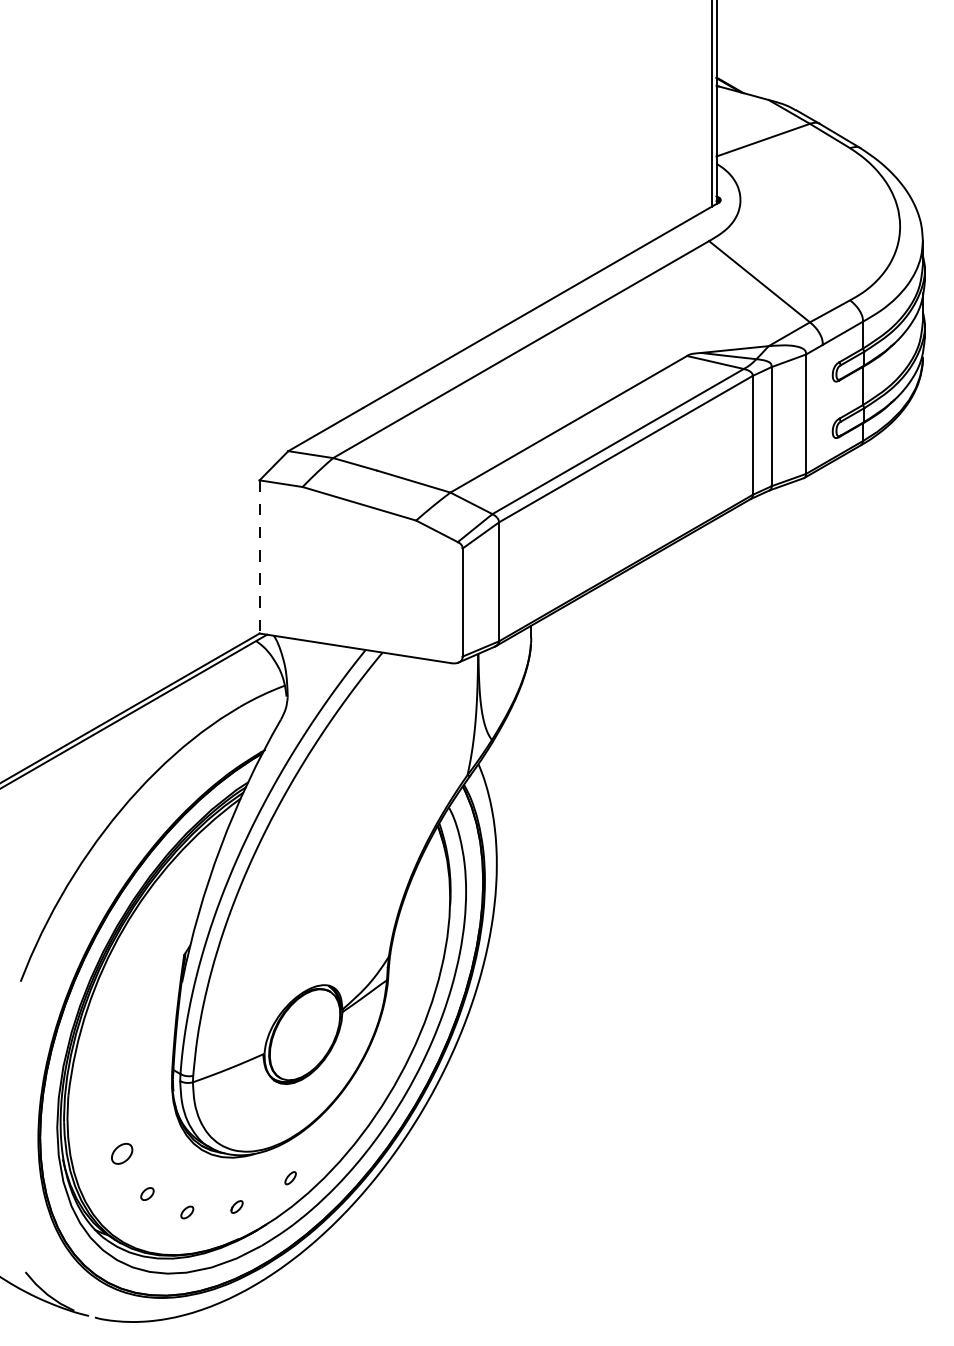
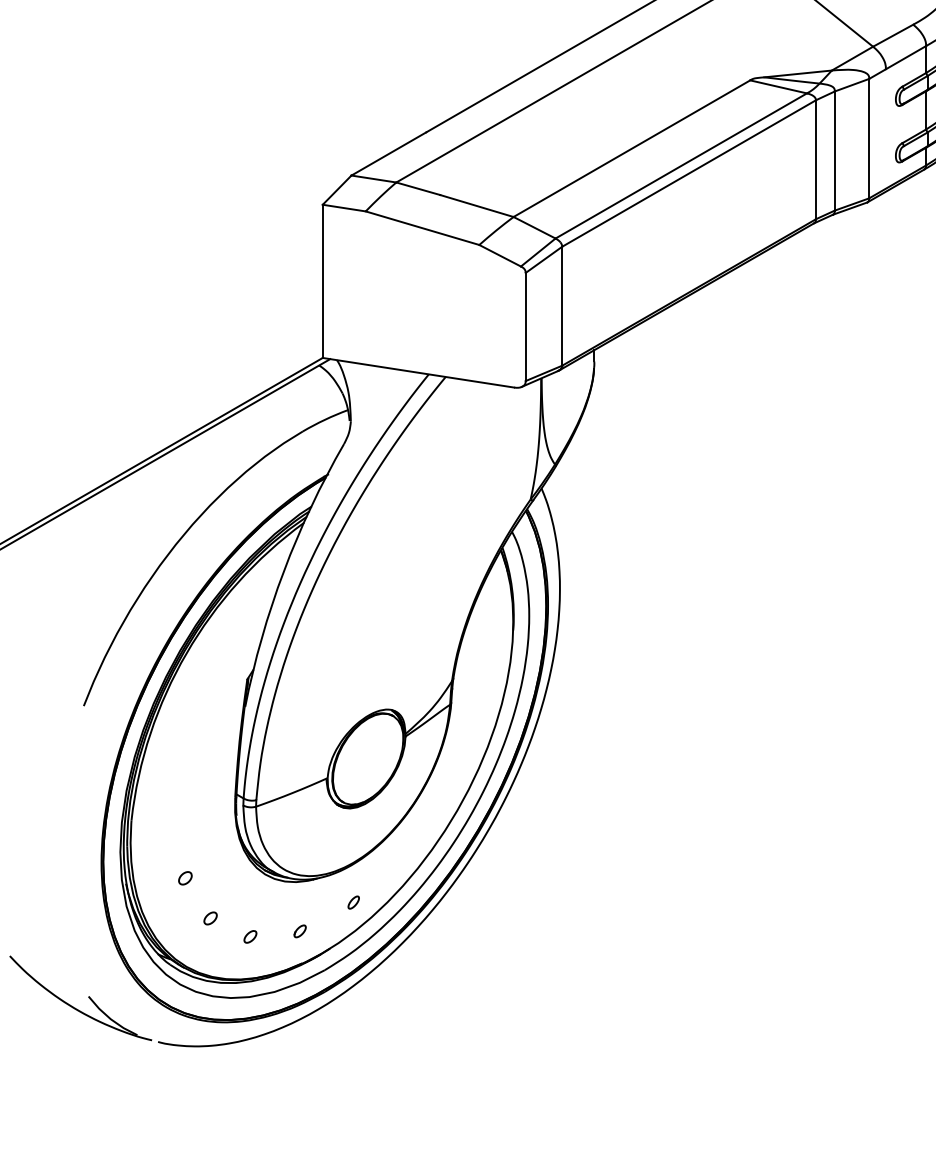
line: (259, 556) -> (322, 280), dashed -> solid
part: (122, 1153) -> (185, 877), size x0.62

